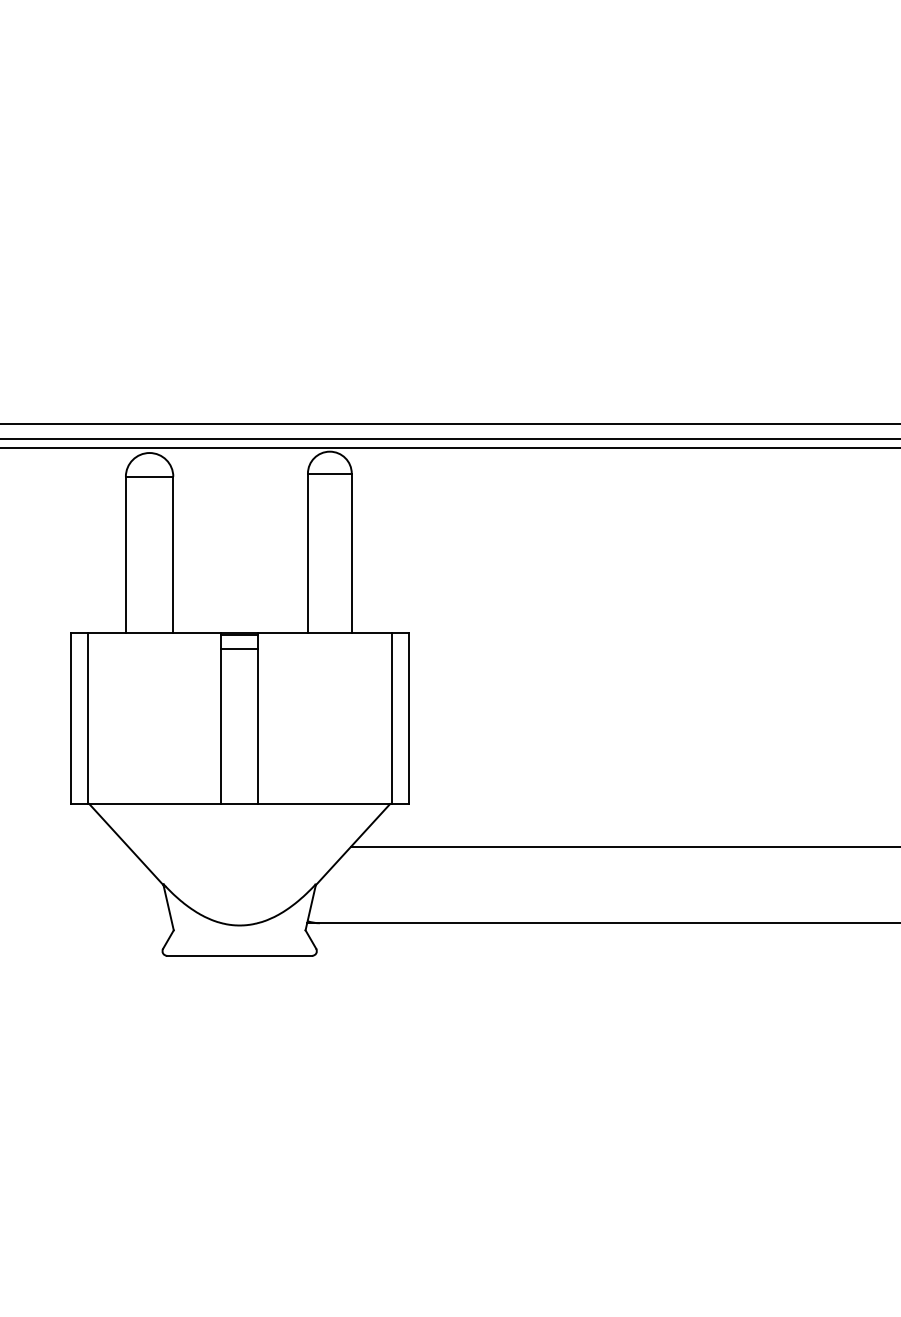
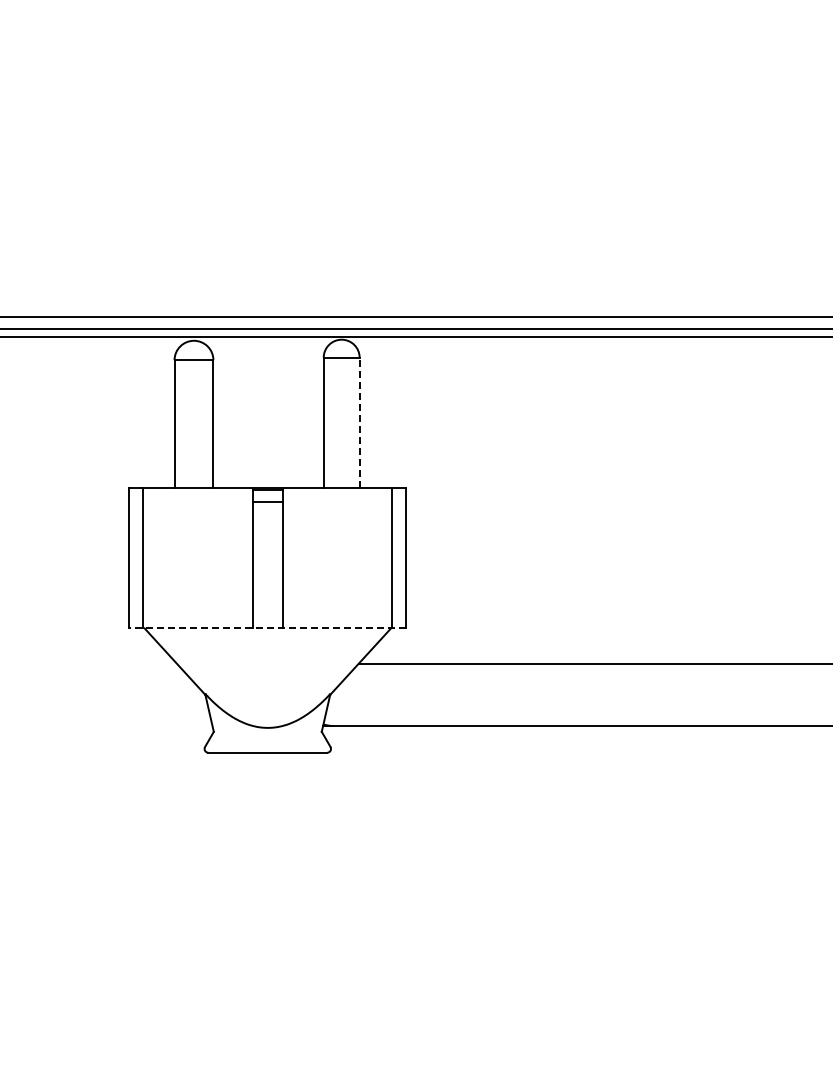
line: (351, 552) -> (359, 422), solid -> dashed
line: (239, 804) -> (267, 628), solid -> dashed

